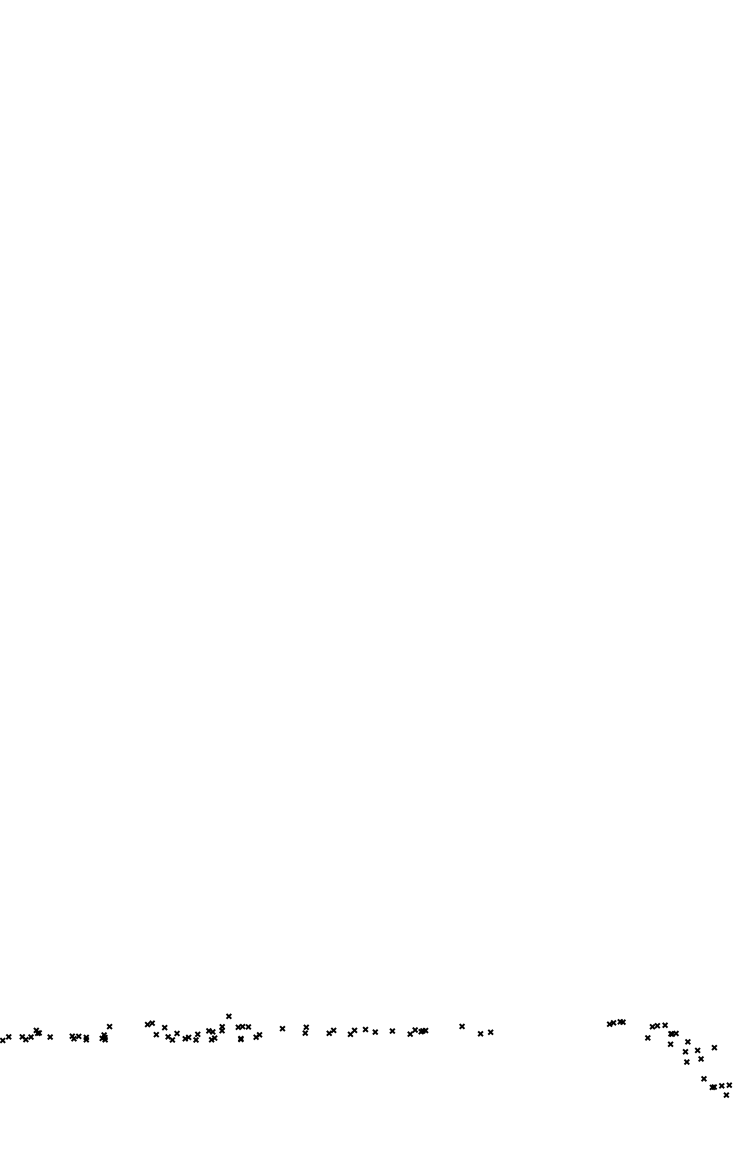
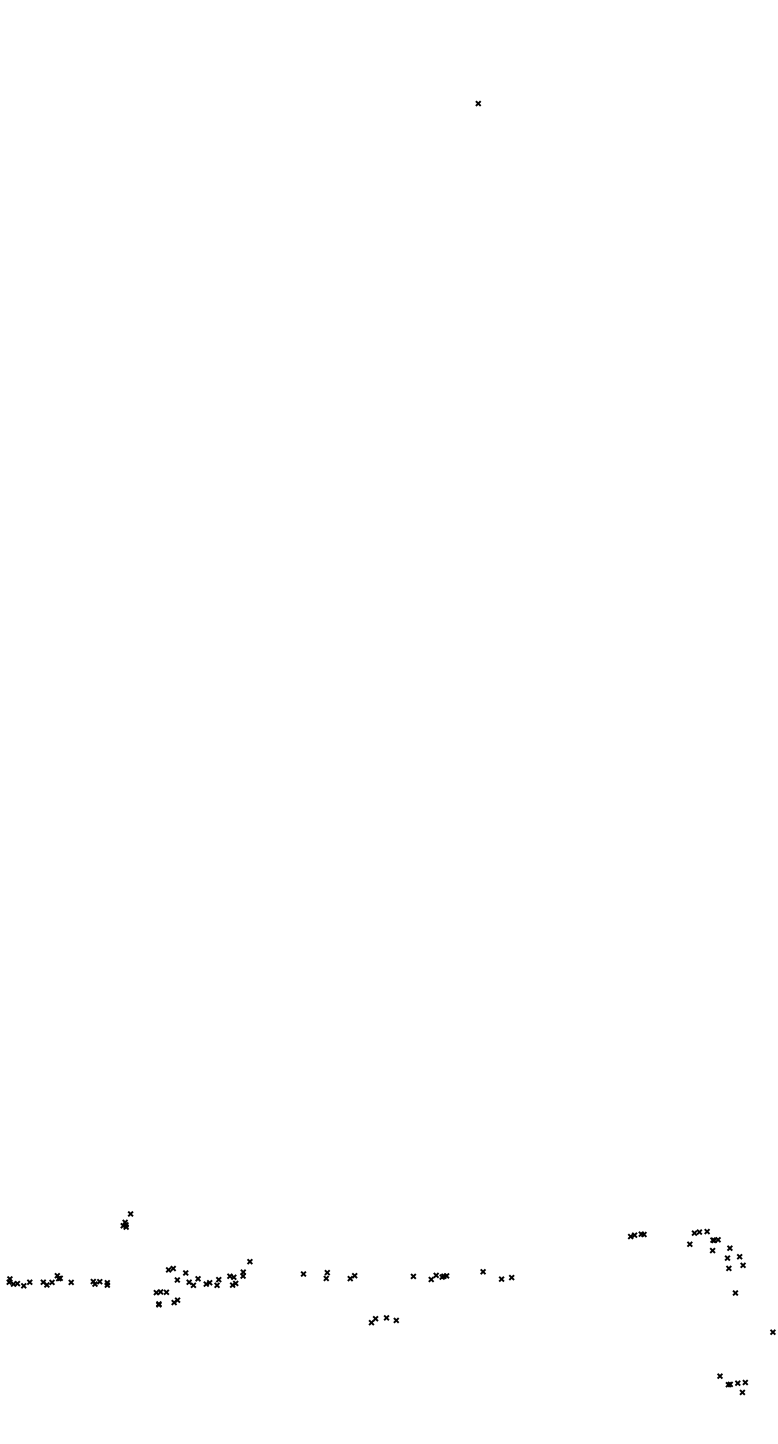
part: (615, 1023) -> (636, 1235), moved
part: (362, 1032) -> (383, 1320), moved
part: (105, 1033) -> (126, 1220), moved
part: (248, 1033) -> (166, 1298), moved
part: (674, 1043) -> (716, 1249), moved
part: (716, 1087) -> (732, 1384), moved

